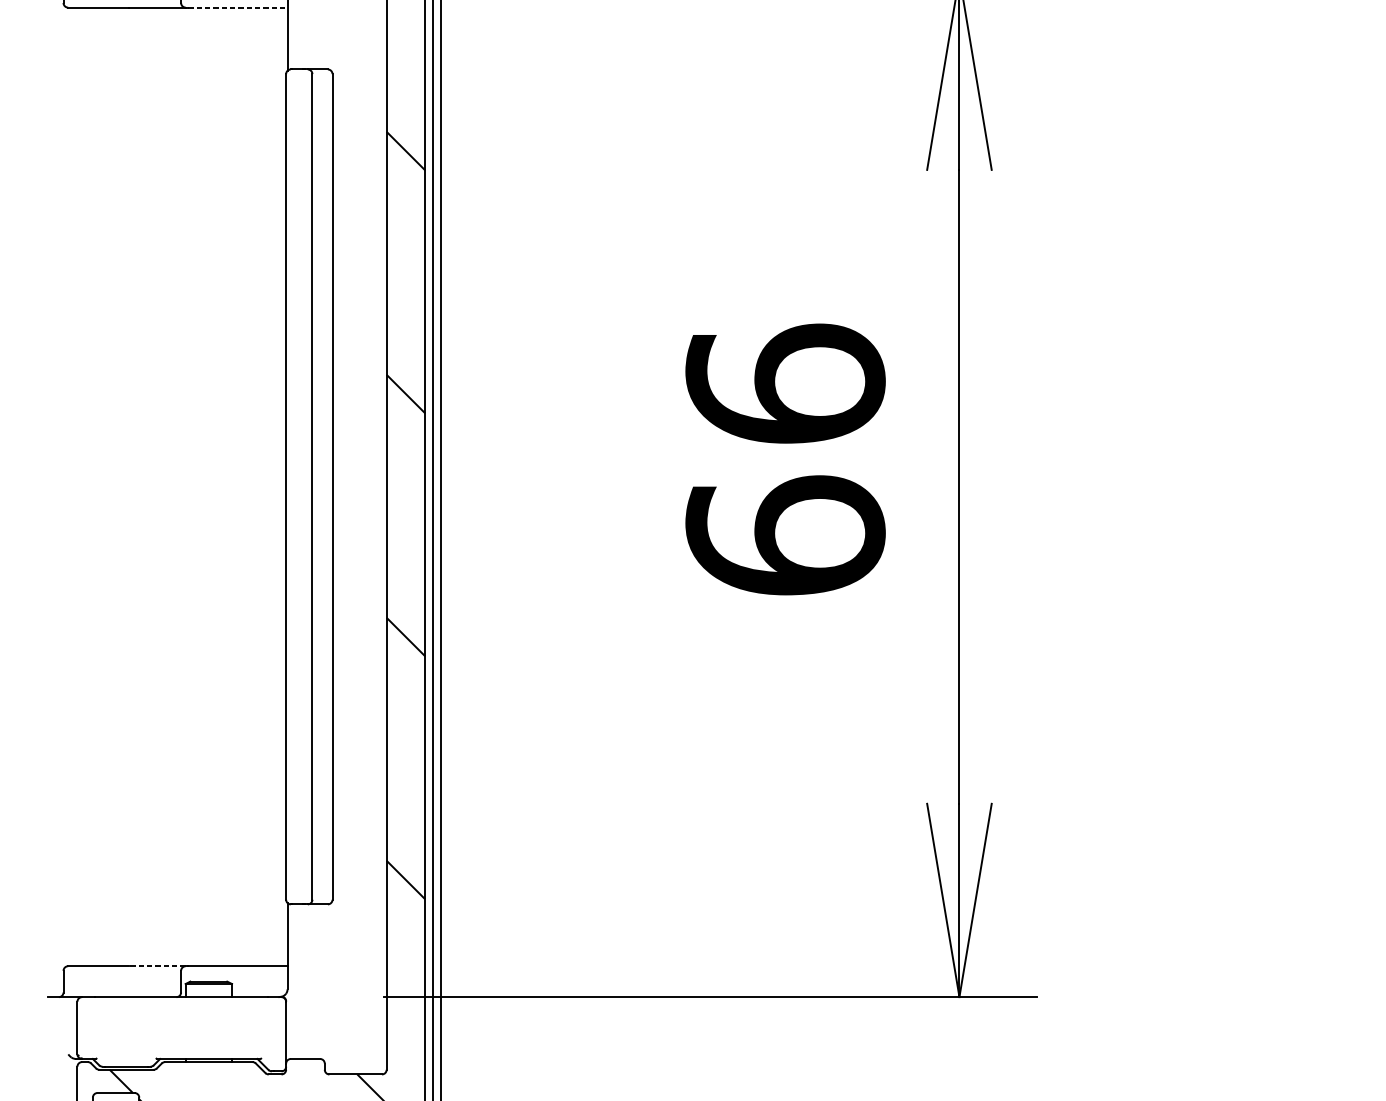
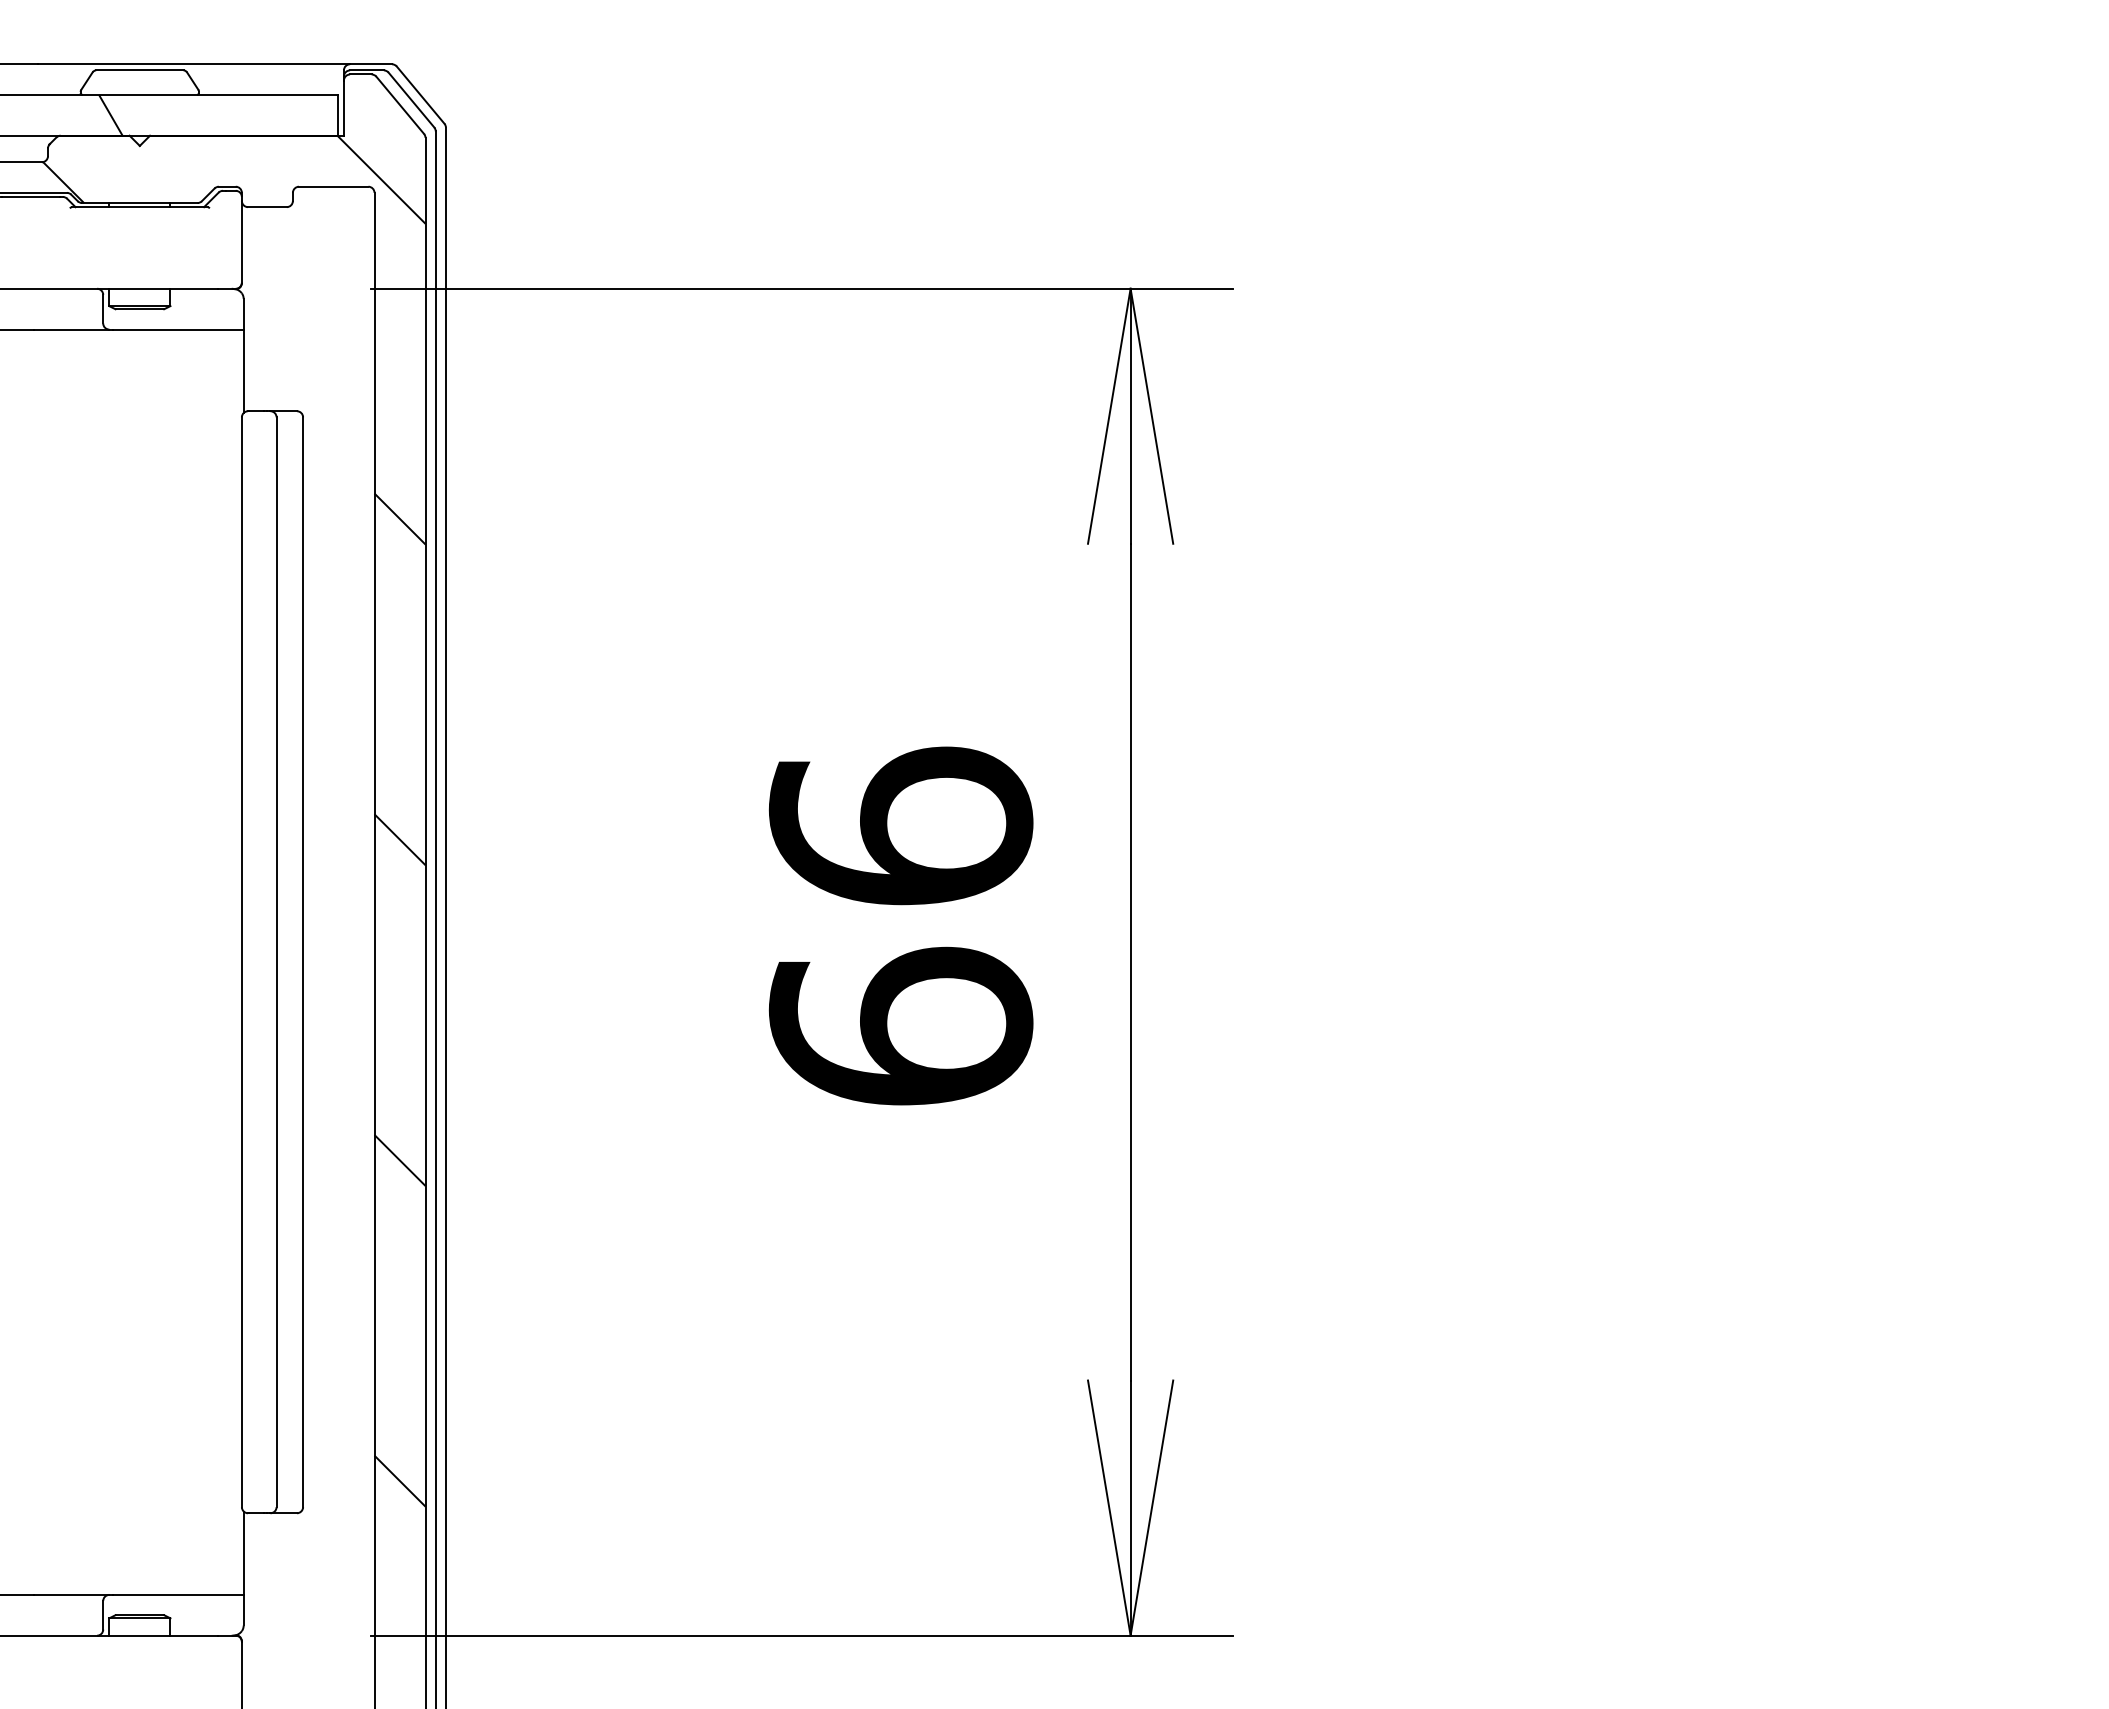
line: (238, 7) -> (178, 329), dashed -> solid
line: (157, 965) -> (71, 1594), dashed -> solid

